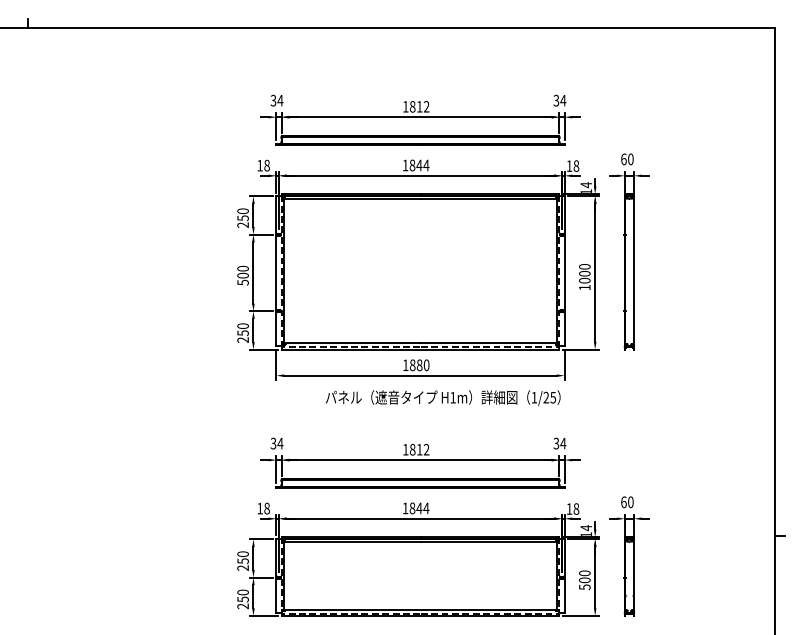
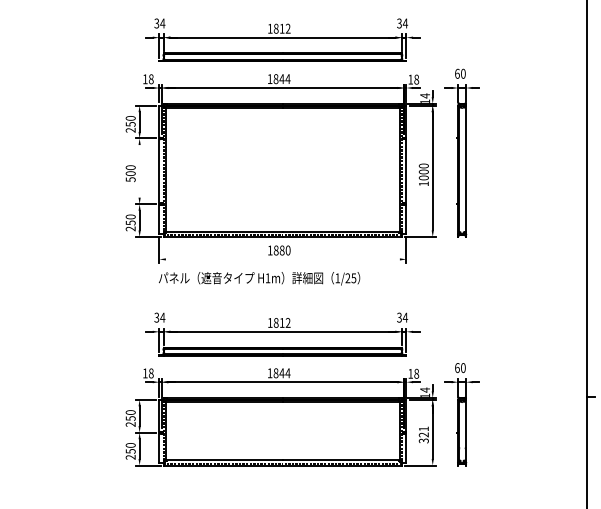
line: (253, 272) -> (139, 170), removed
line: (420, 375) -> (282, 259), removed
text: (443, 398) -> (259, 278), moved
text: (584, 579) -> (423, 434), 500 -> 321

